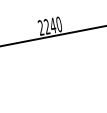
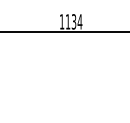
text: (49, 25) -> (70, 21), 2240 -> 1134

